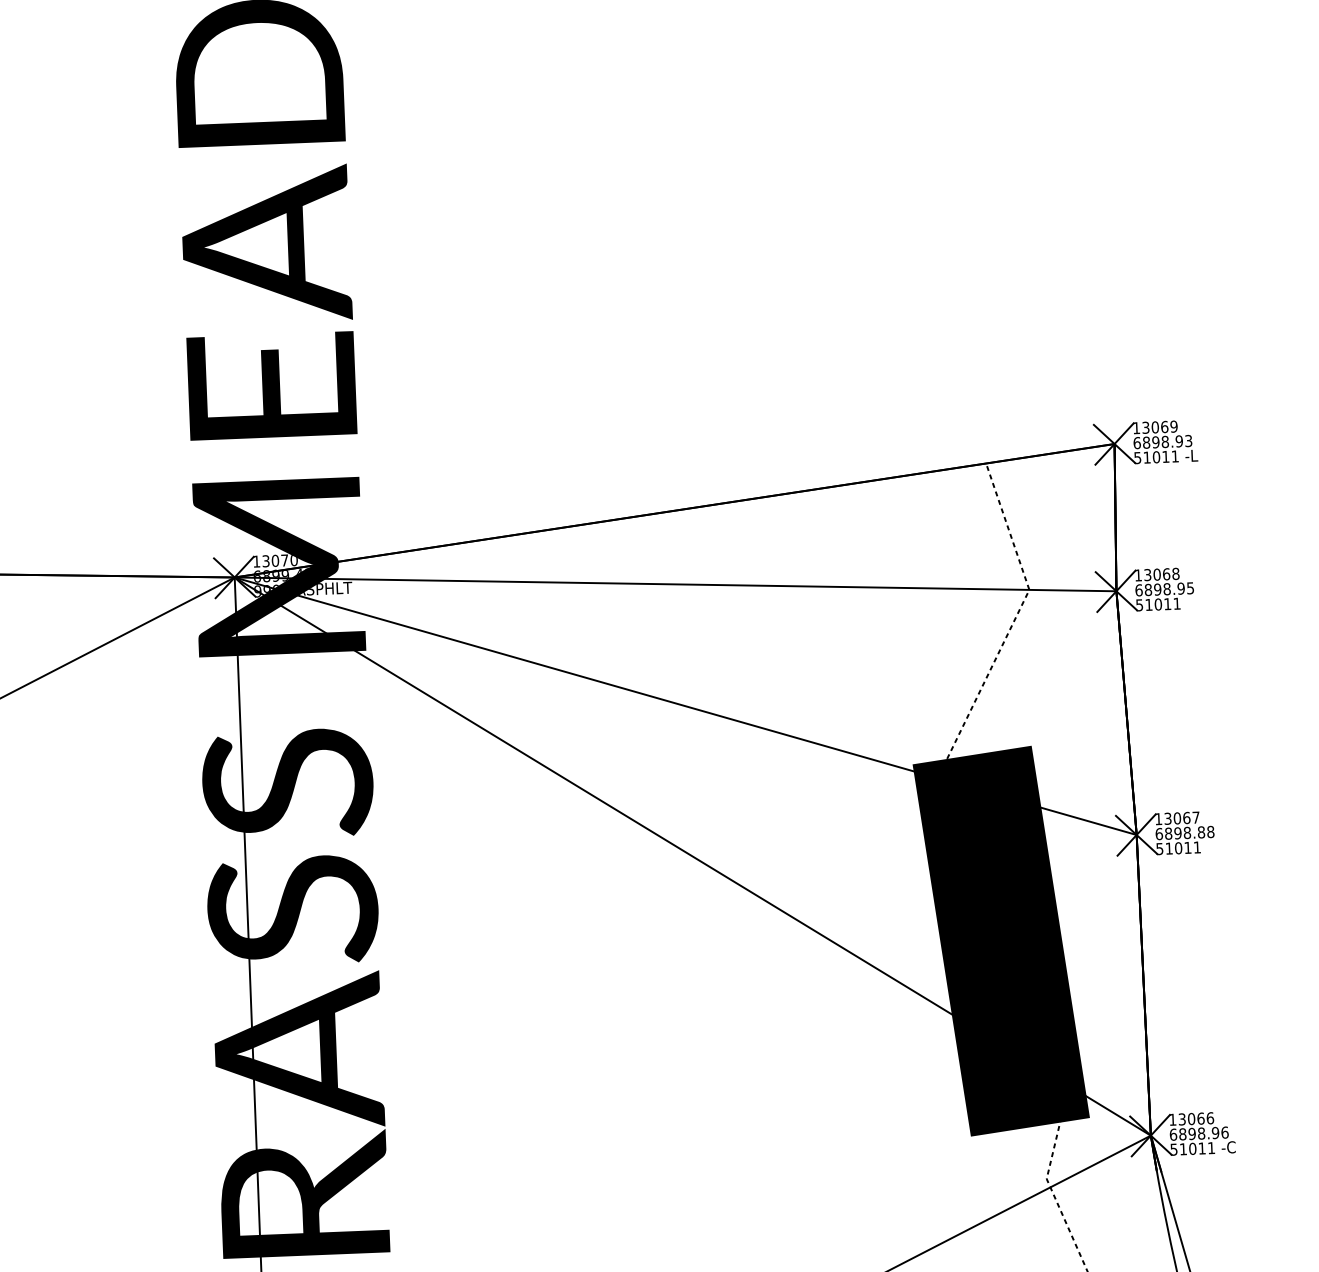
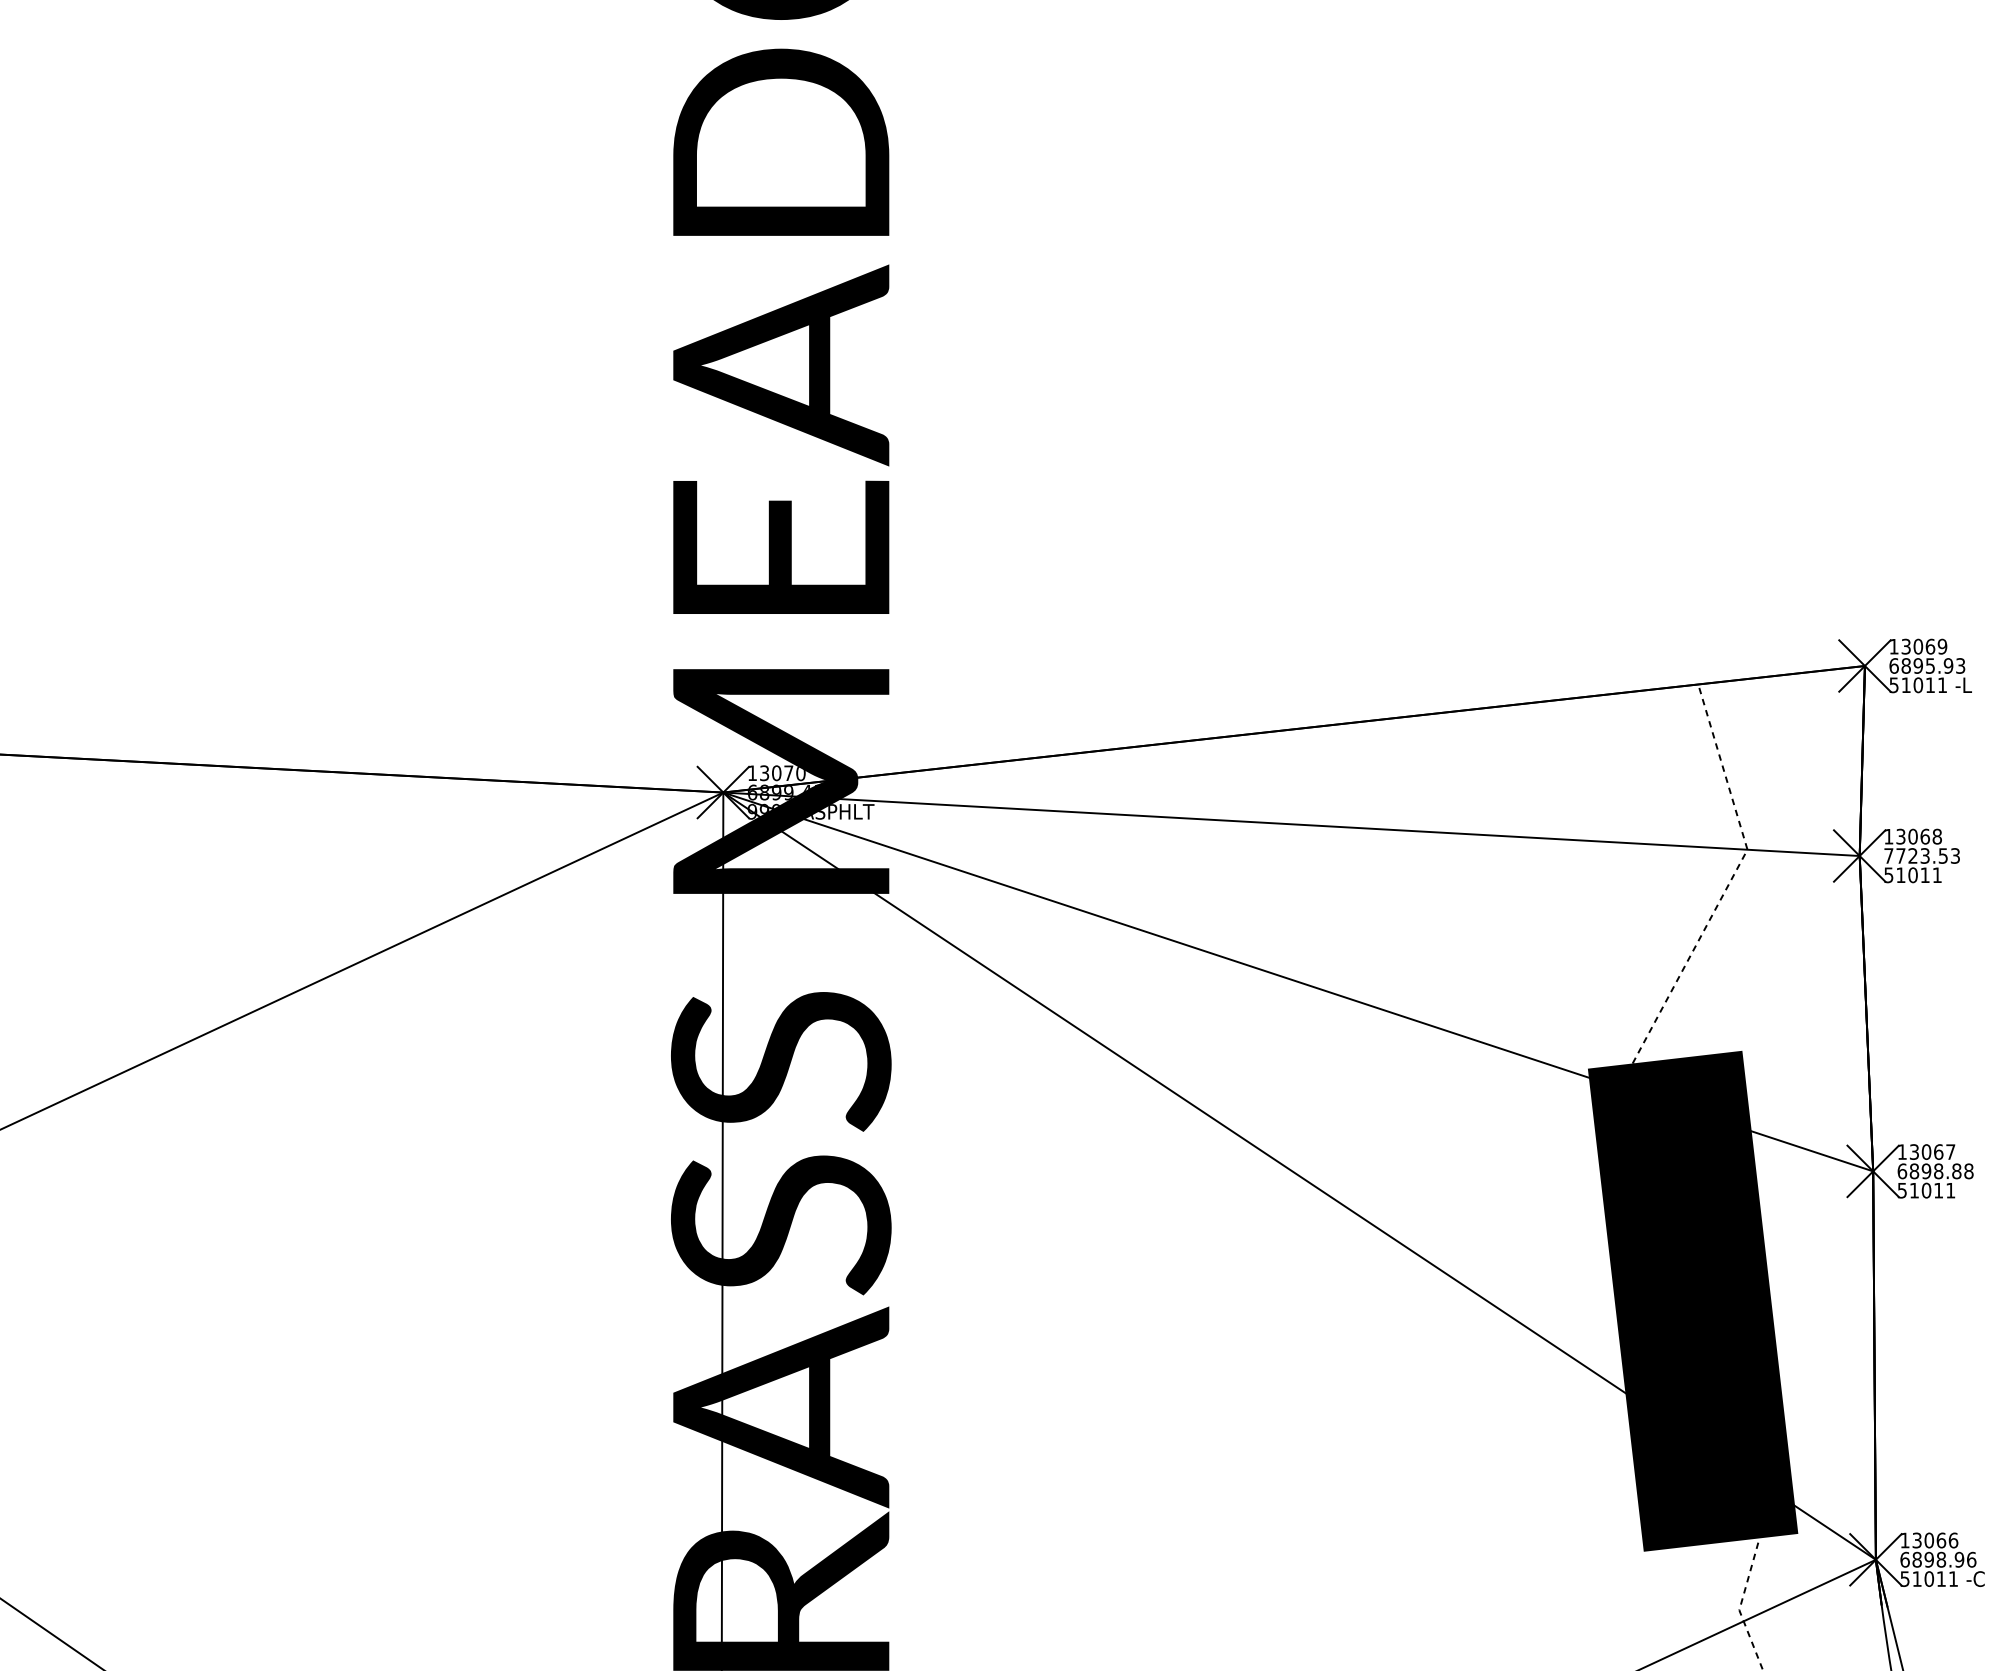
text: (1165, 441) -> (1930, 665), 6898.93 -> 6895.93
text: (1164, 588) -> (1921, 855), 6898.95 -> 7723.53

